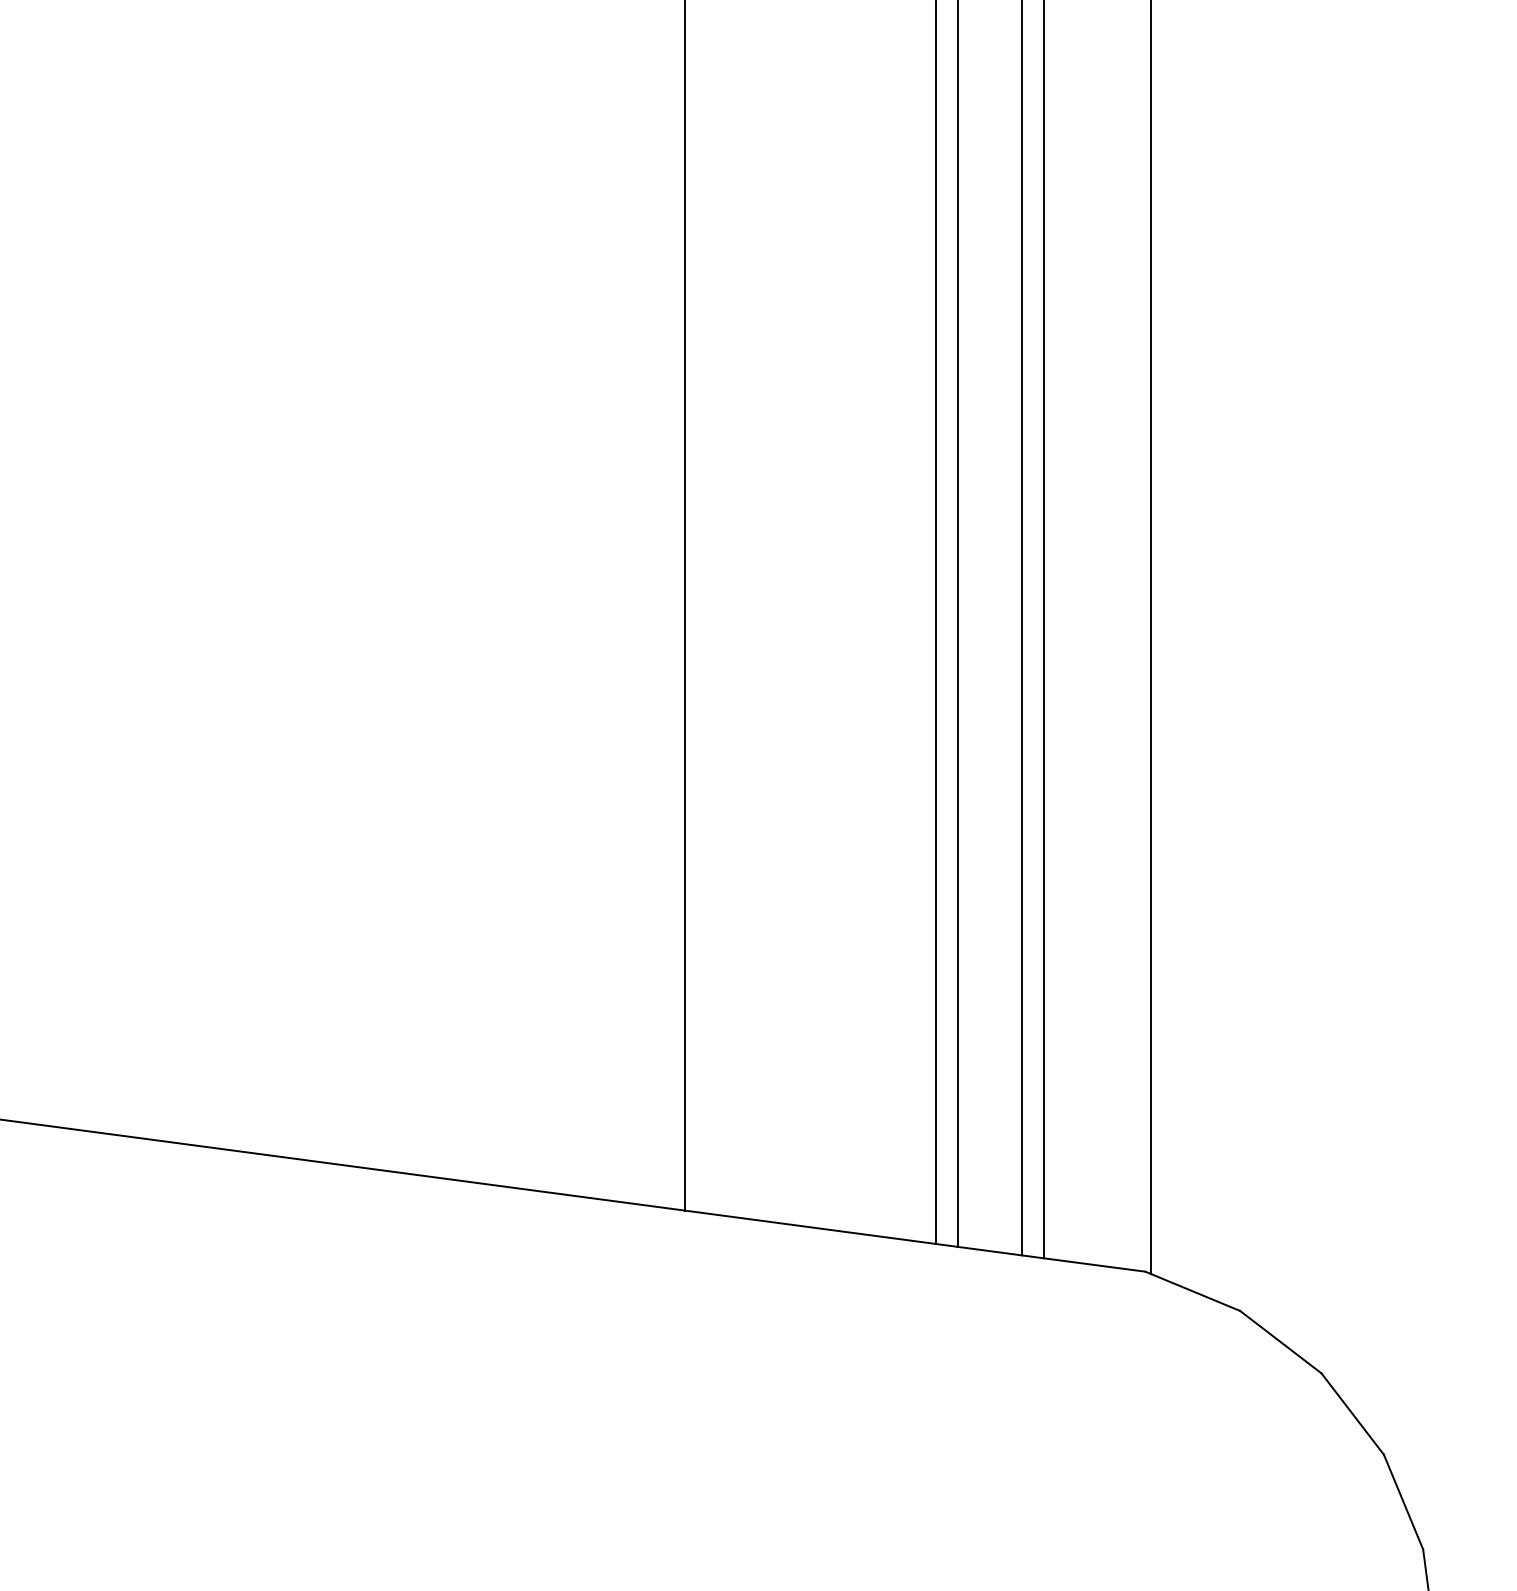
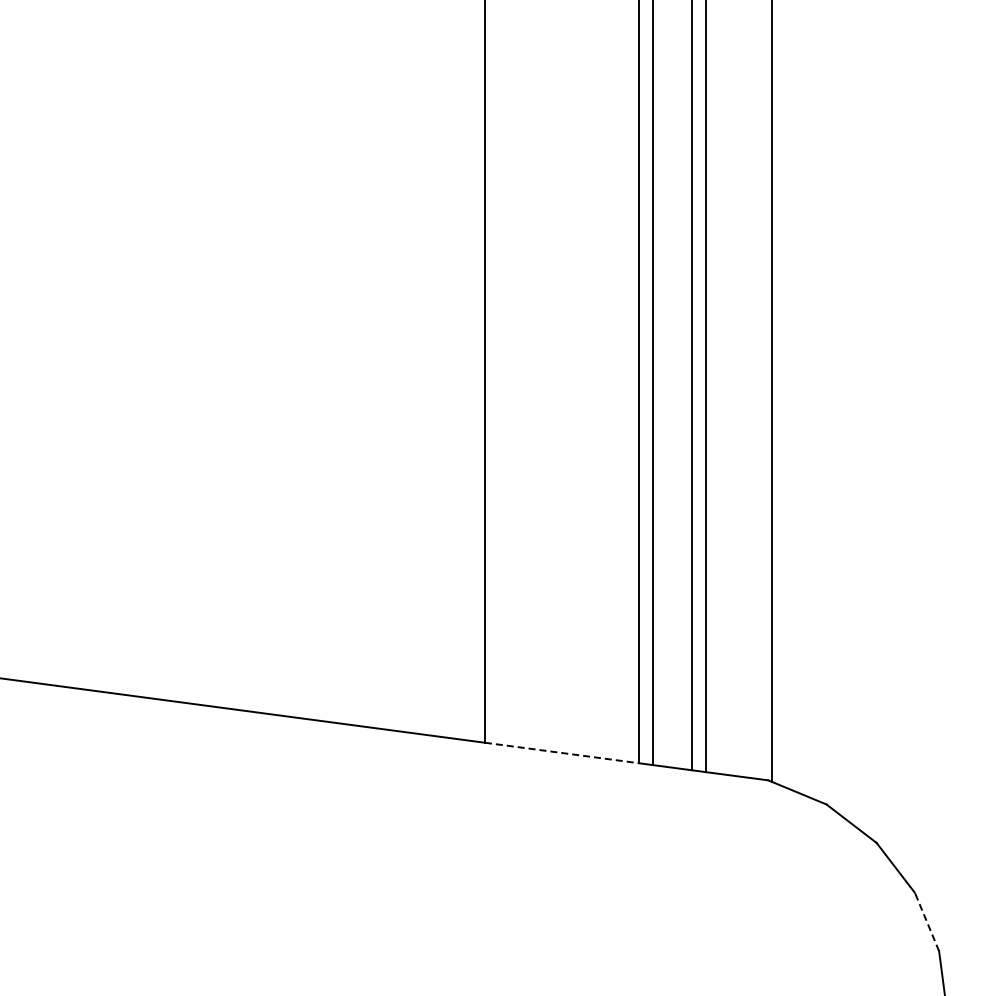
line: (810, 1228) -> (562, 753), solid -> dashed
line: (1404, 1502) -> (927, 922), solid -> dashed

